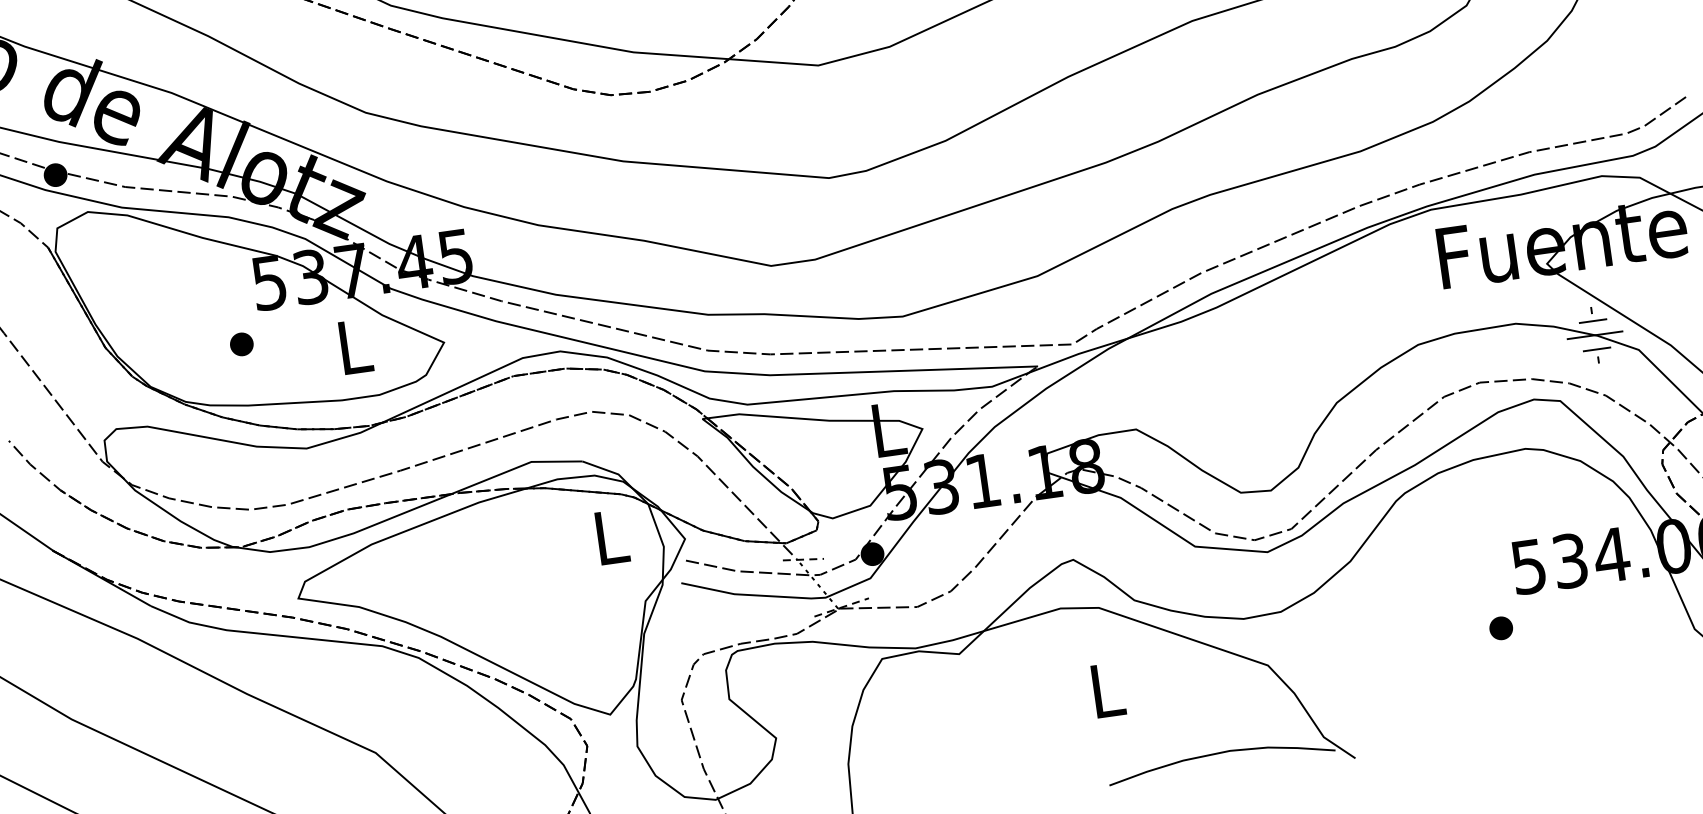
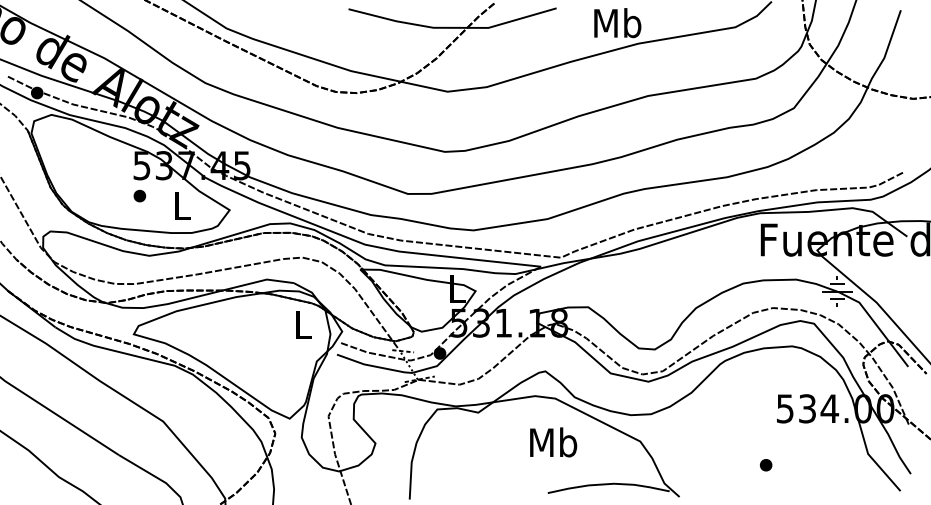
part: (240, 343) -> (139, 195), moved
part: (1501, 628) -> (766, 465), moved
text: (1106, 689) -> (553, 442), L -> Mb

